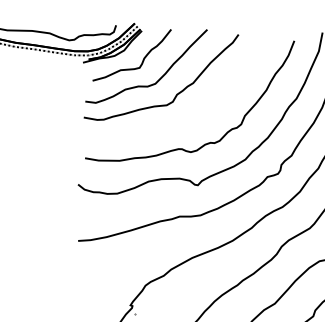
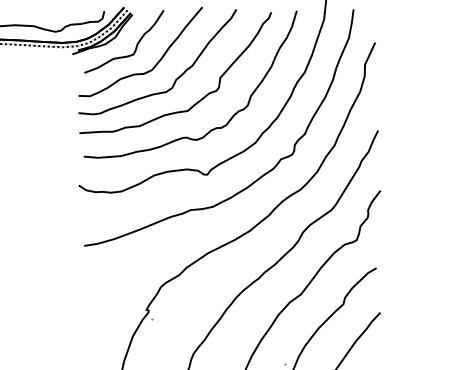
curve: (195, 115) -> (198, 100), added

